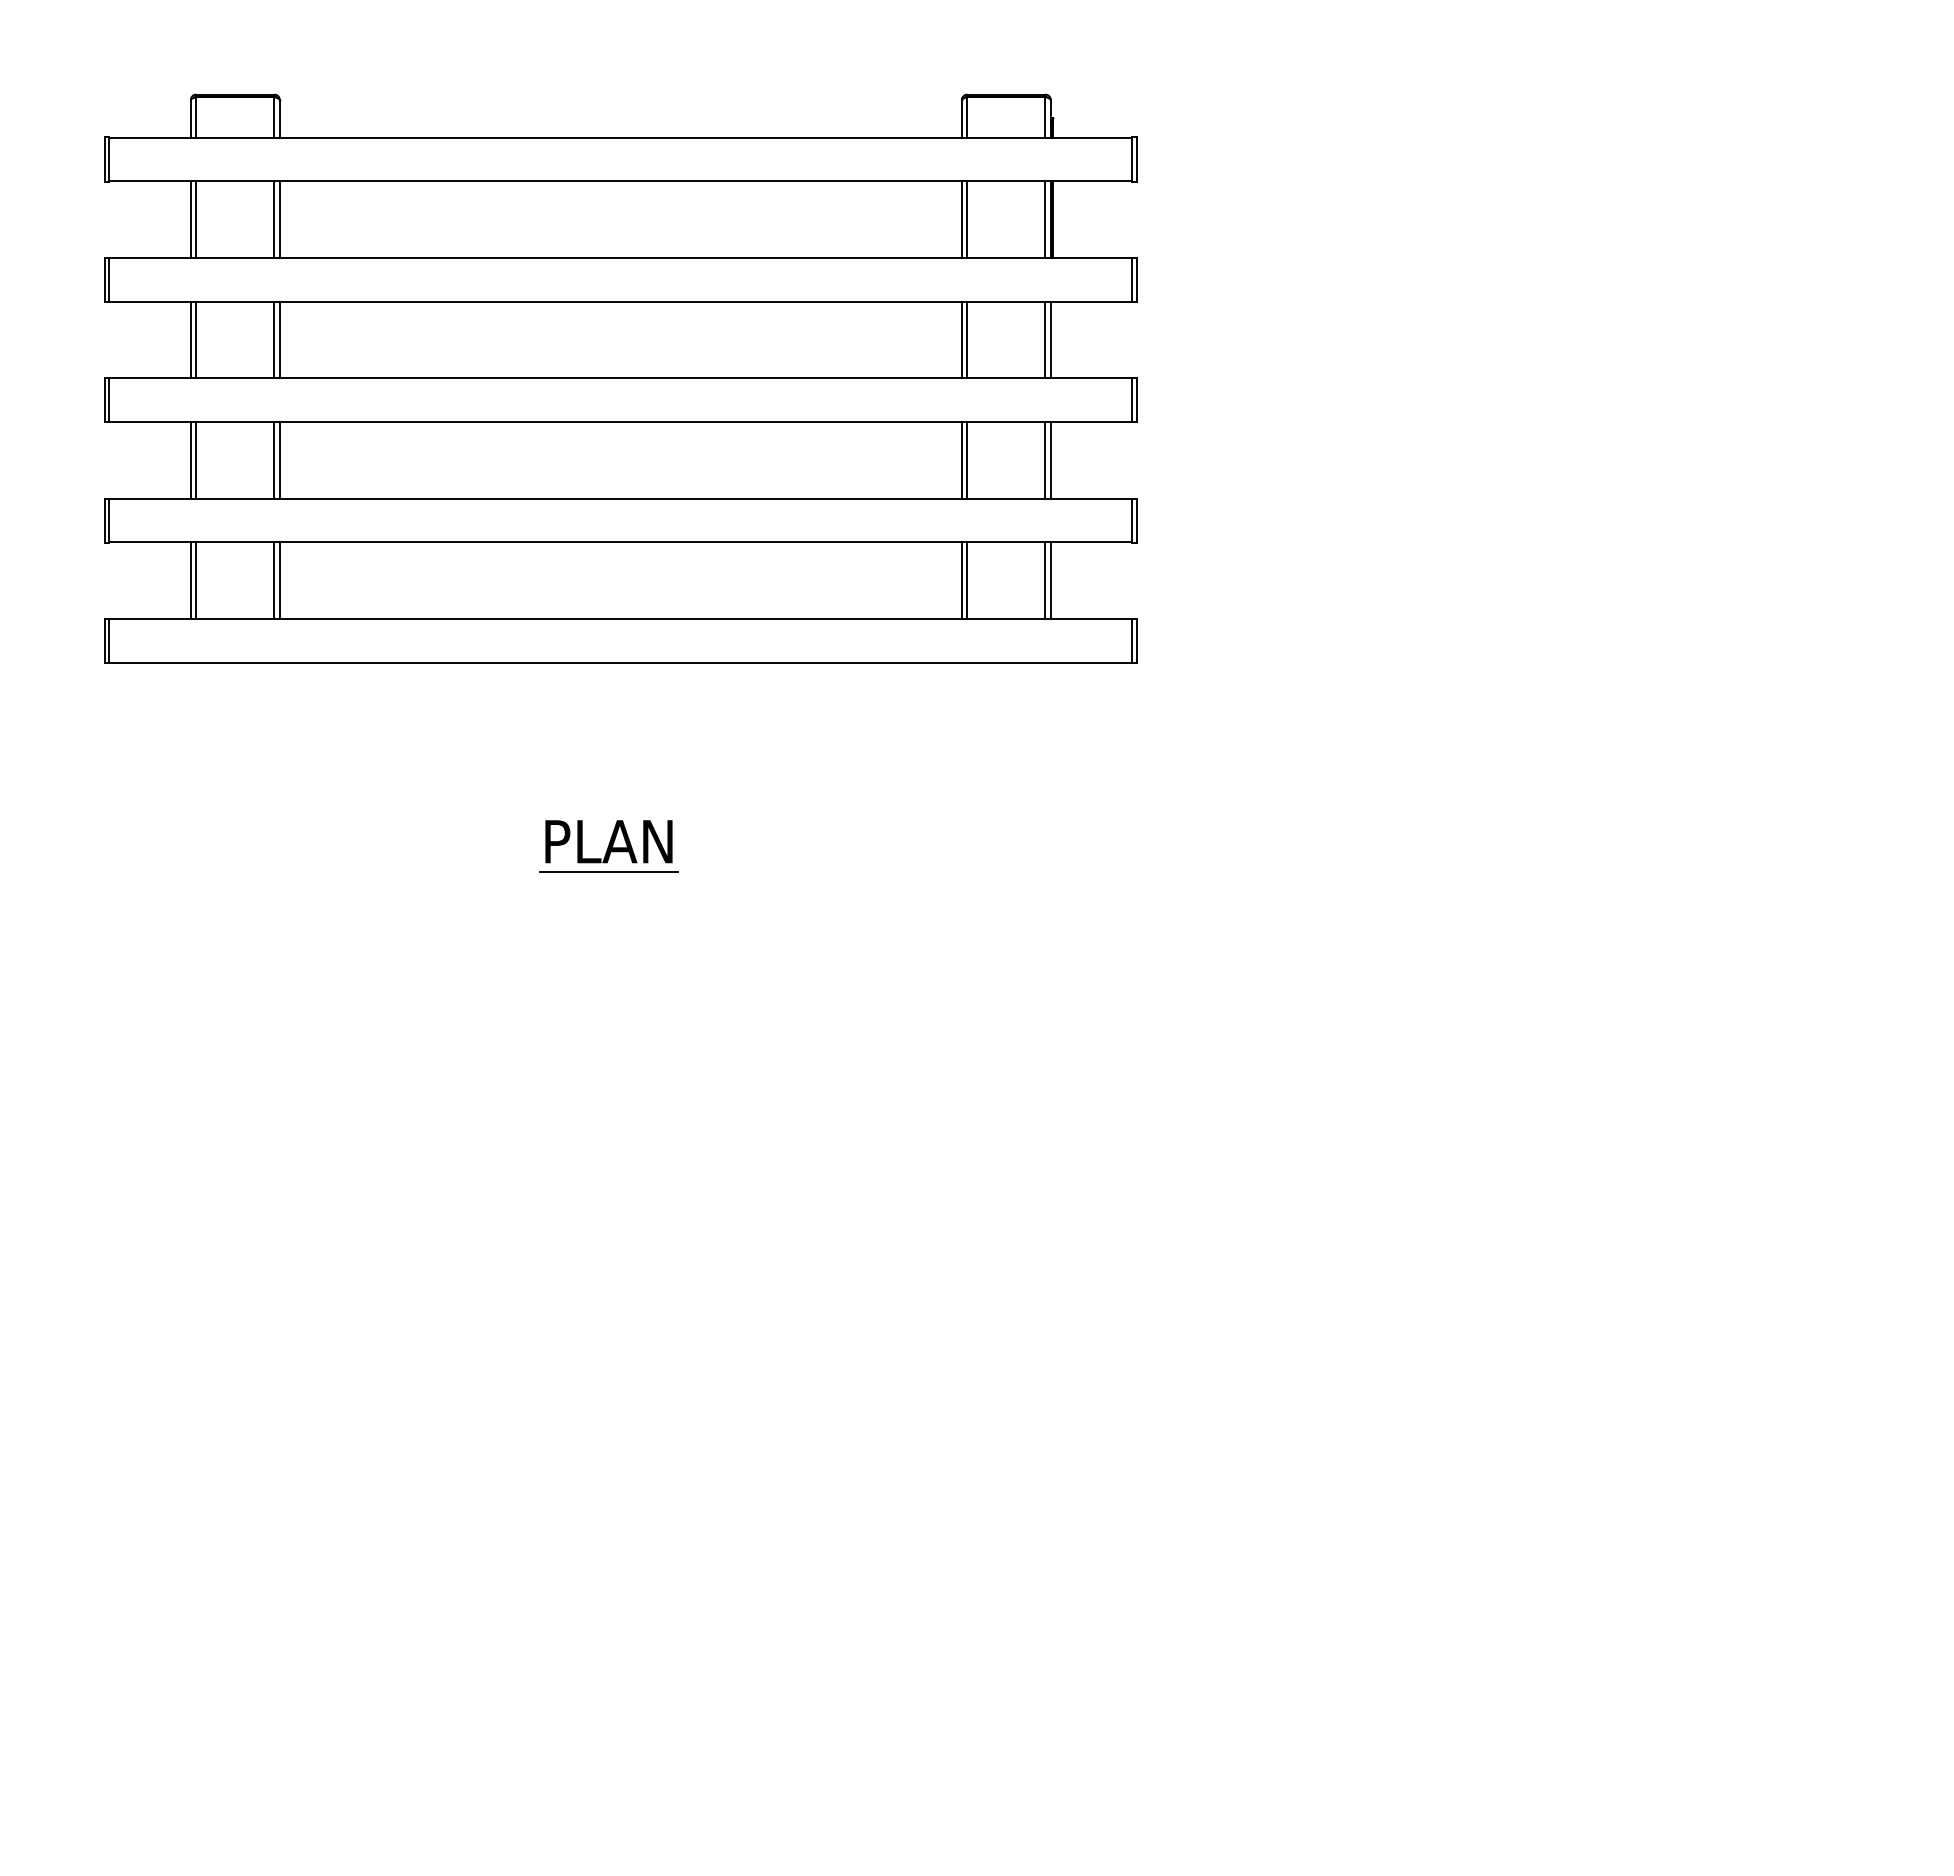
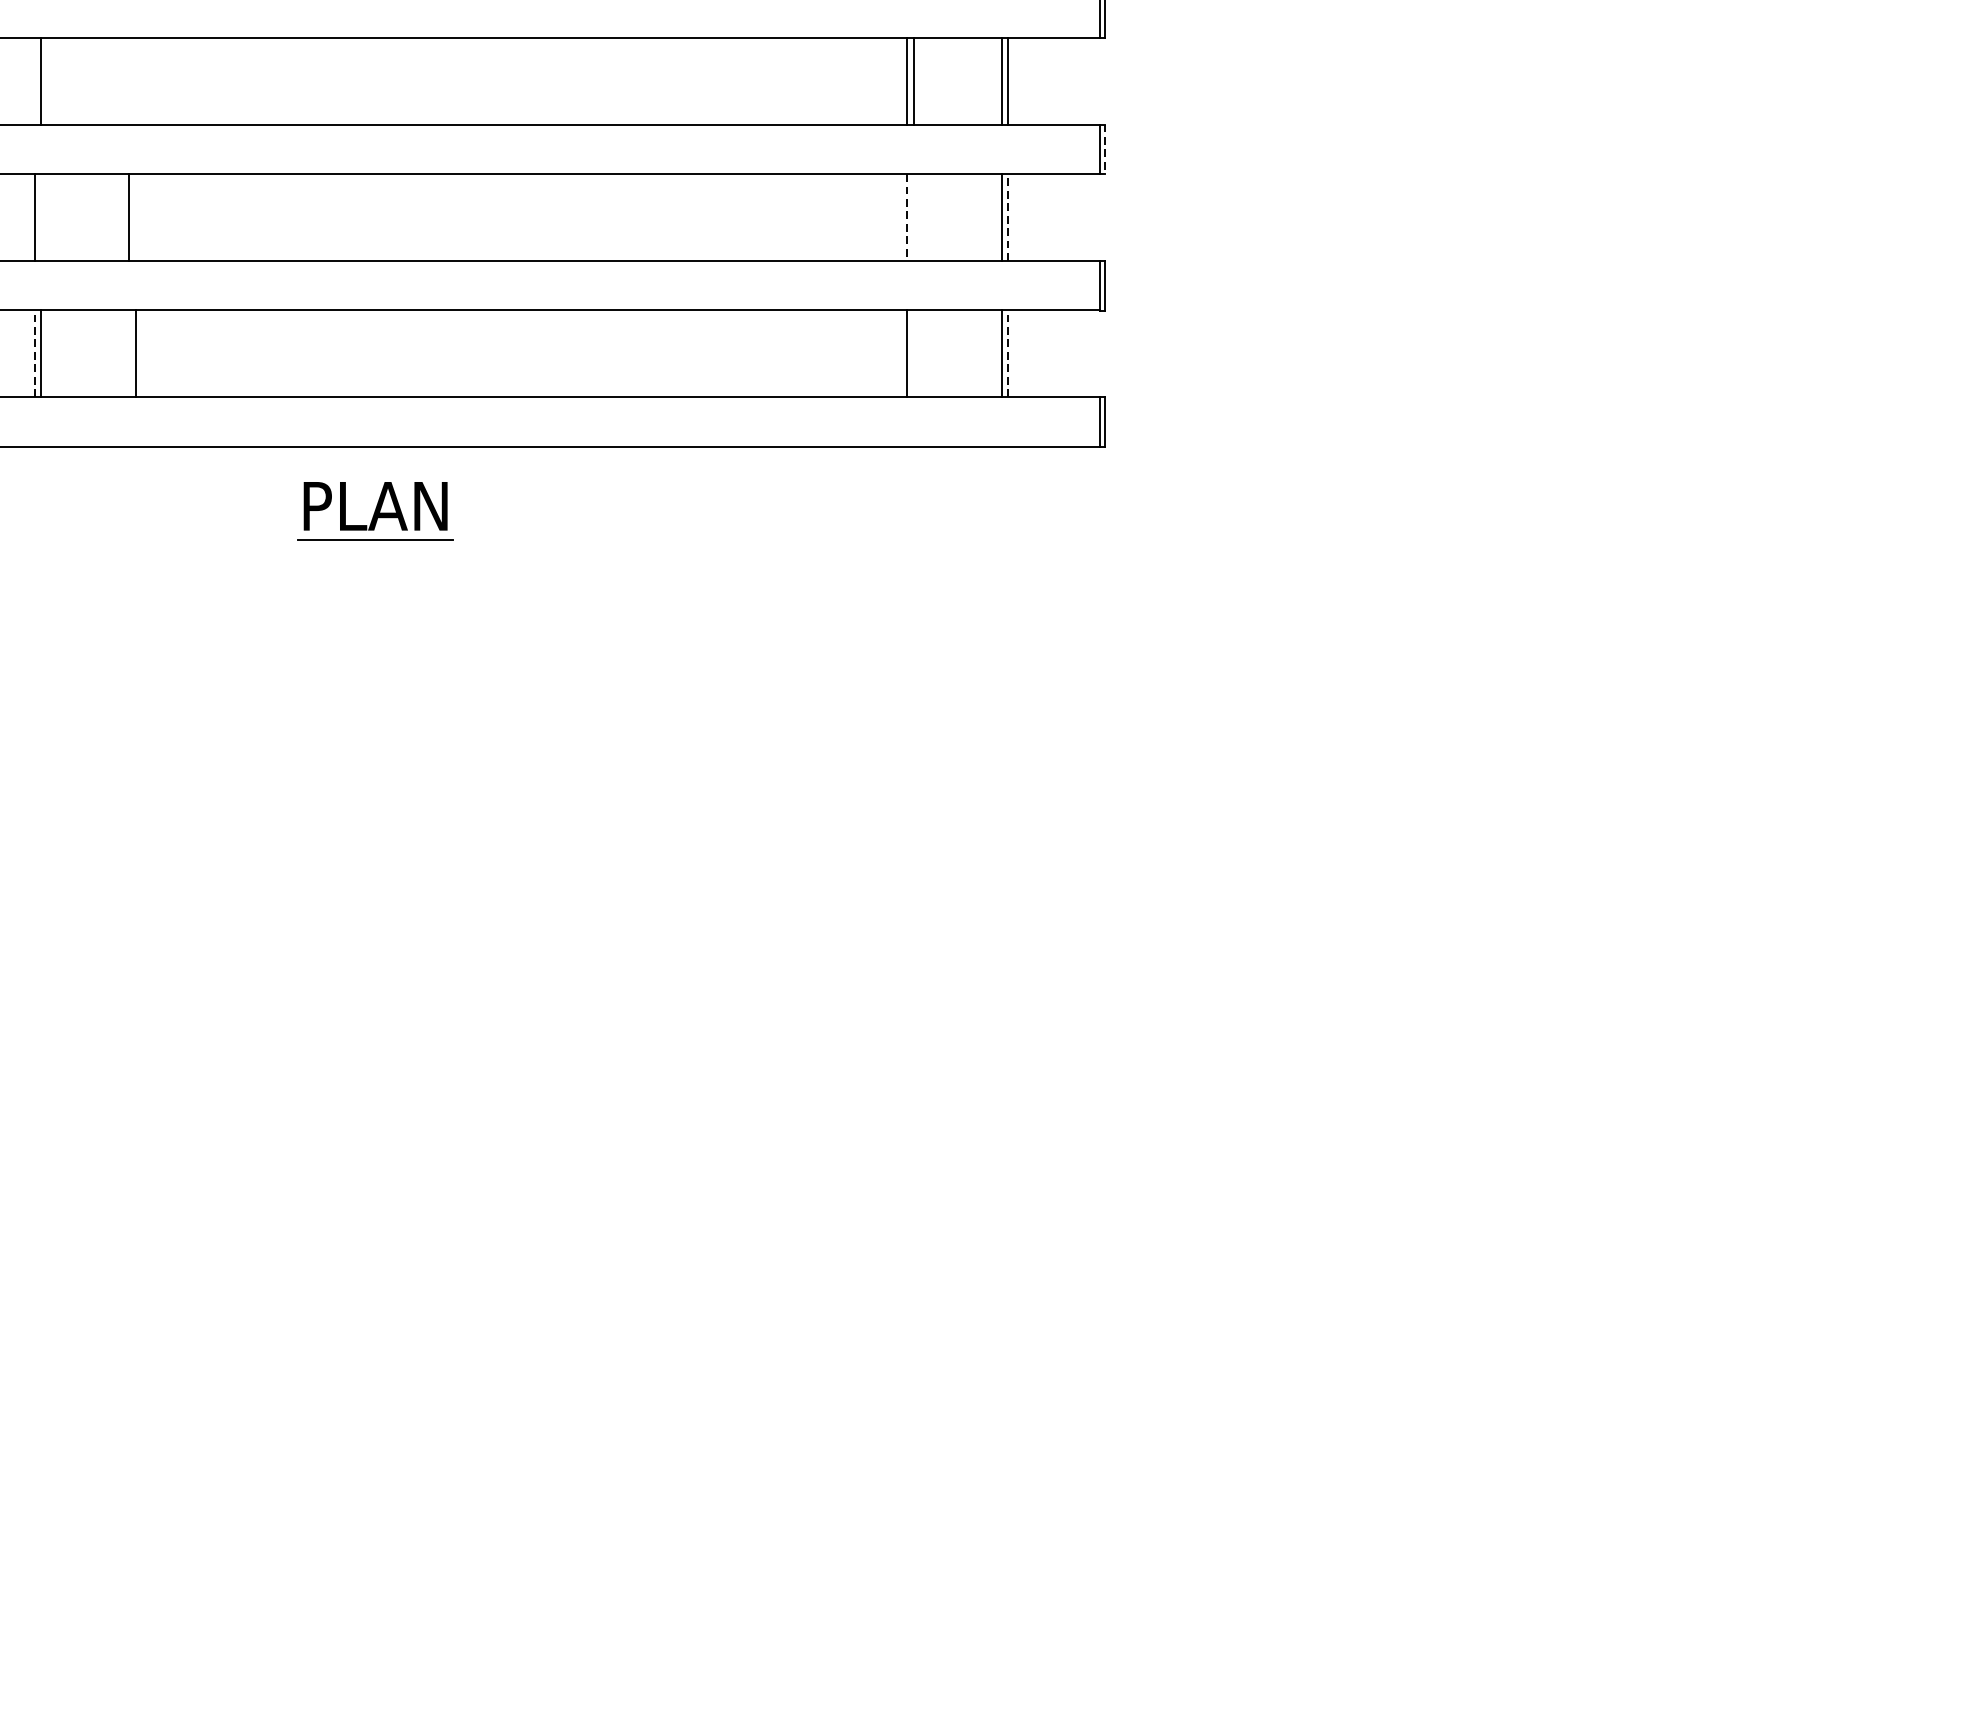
line: (190, 339) -> (34, 80), removed
line: (274, 339) -> (129, 80), removed
line: (279, 339) -> (135, 80), removed
line: (1136, 400) -> (1104, 149), solid -> dashed
line: (1050, 459) -> (1007, 216), solid -> dashed
line: (196, 460) -> (41, 217), removed
line: (279, 460) -> (135, 217), removed
line: (961, 460) -> (906, 217), solid -> dashed
line: (967, 460) -> (913, 217), removed
line: (190, 580) -> (34, 353), solid -> dashed
line: (274, 580) -> (129, 353), removed
line: (967, 580) -> (913, 353), removed
line: (1050, 580) -> (1007, 353), solid -> dashed
part: (608, 846) -> (375, 511), moved

